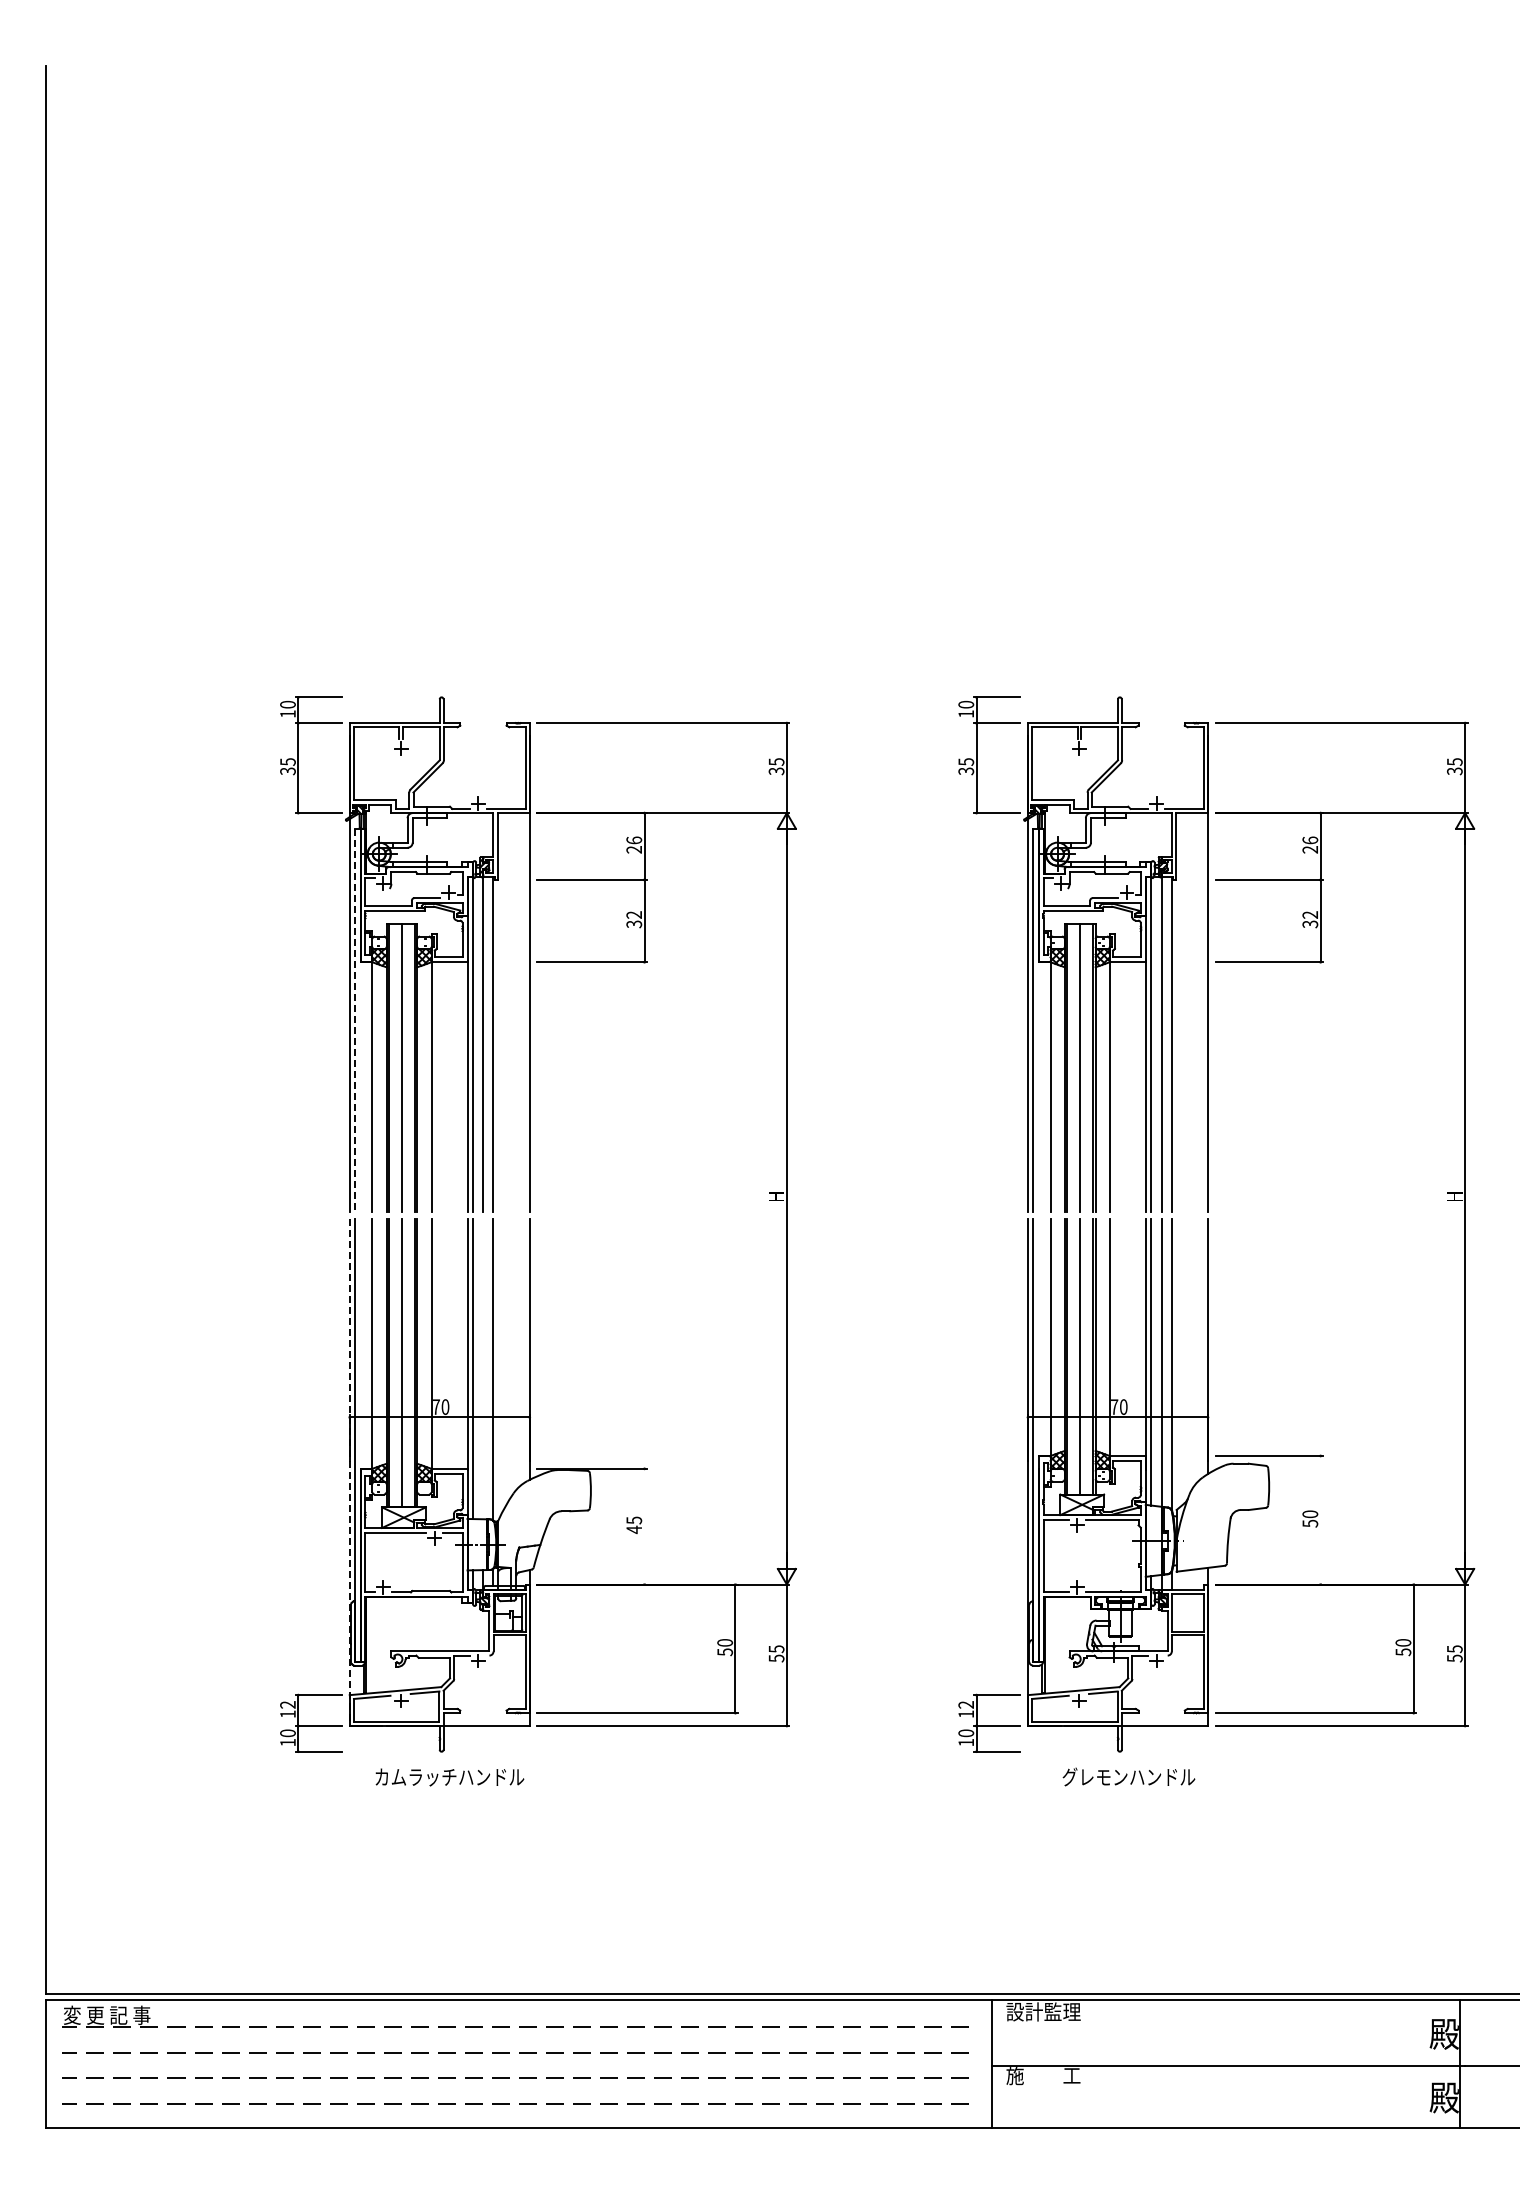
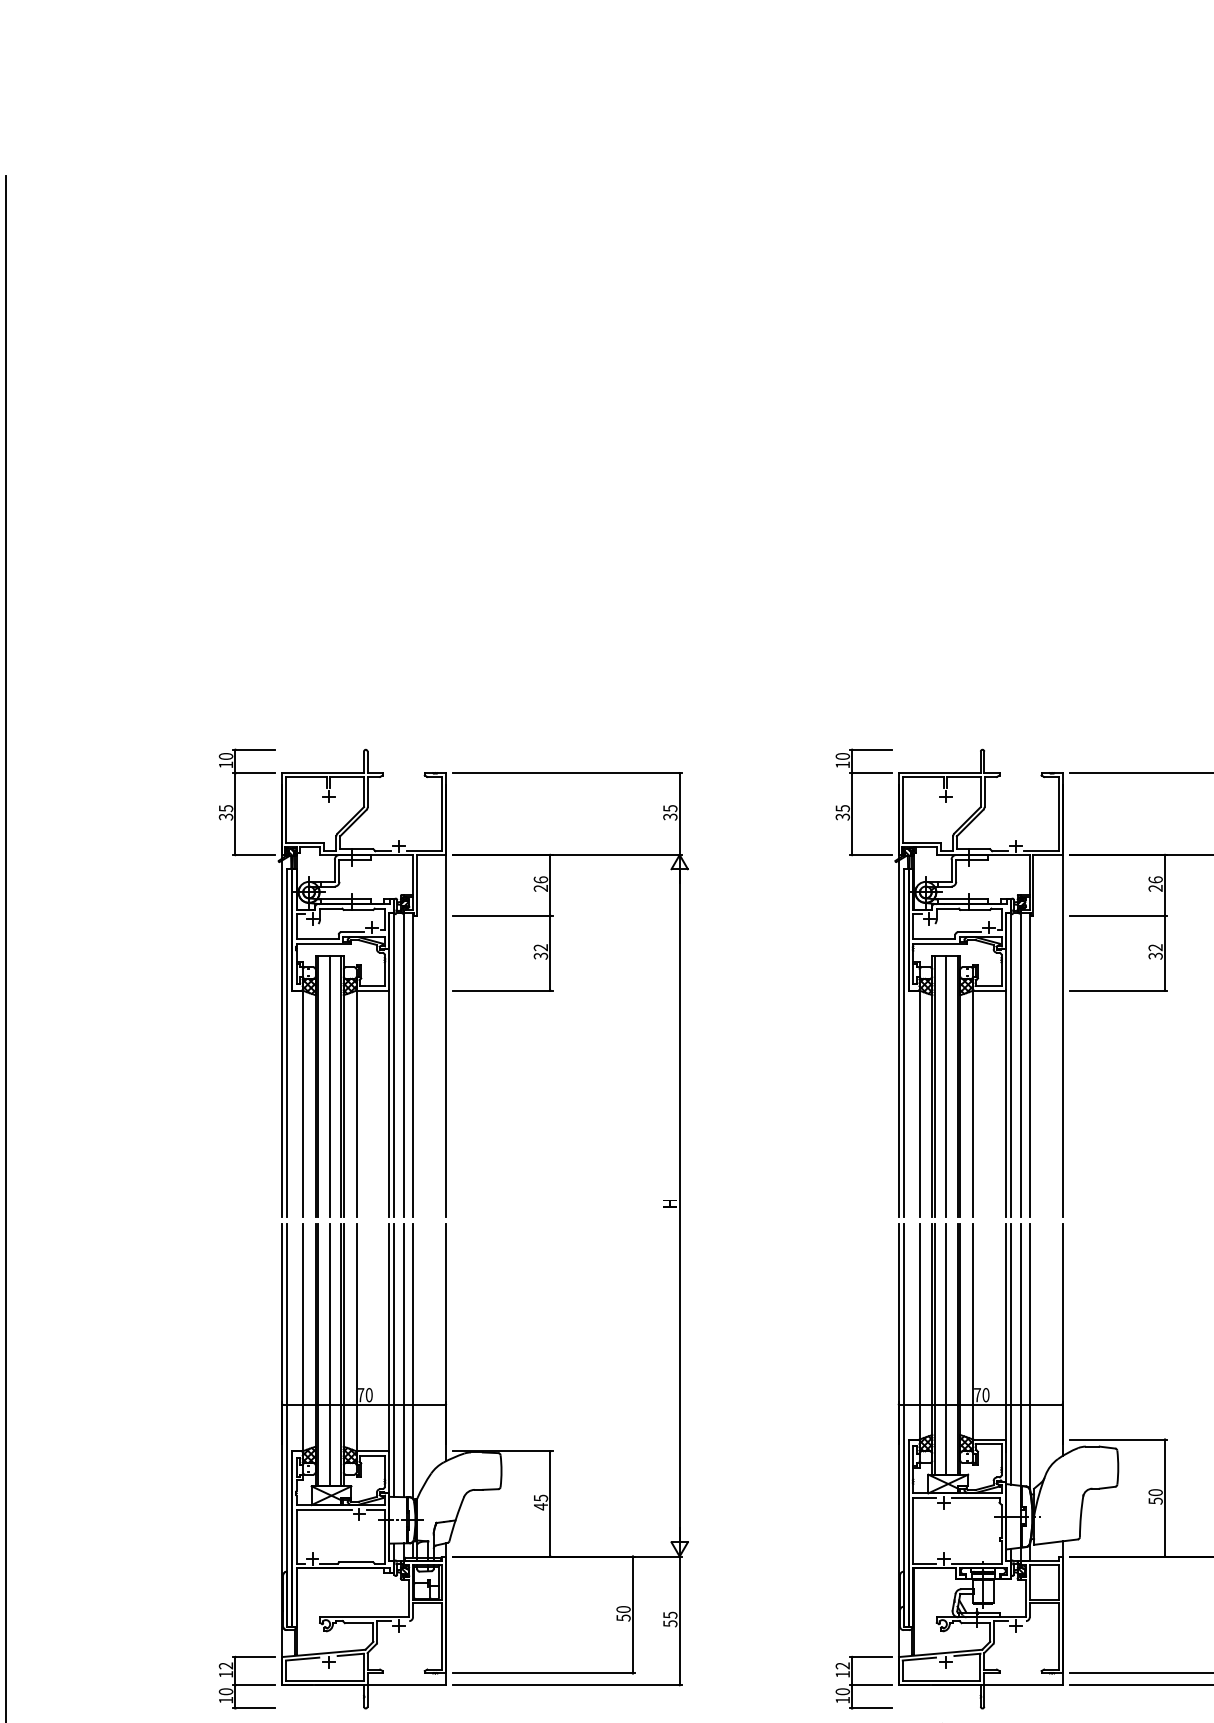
line: (354, 1020) -> (286, 1043), dashed -> solid
line: (483, 1369) -> (403, 1360), added
line: (349, 1473) -> (281, 1455), dashed -> solid
line: (1320, 1519) -> (1164, 1497), added
line: (644, 1526) -> (550, 1503), added

